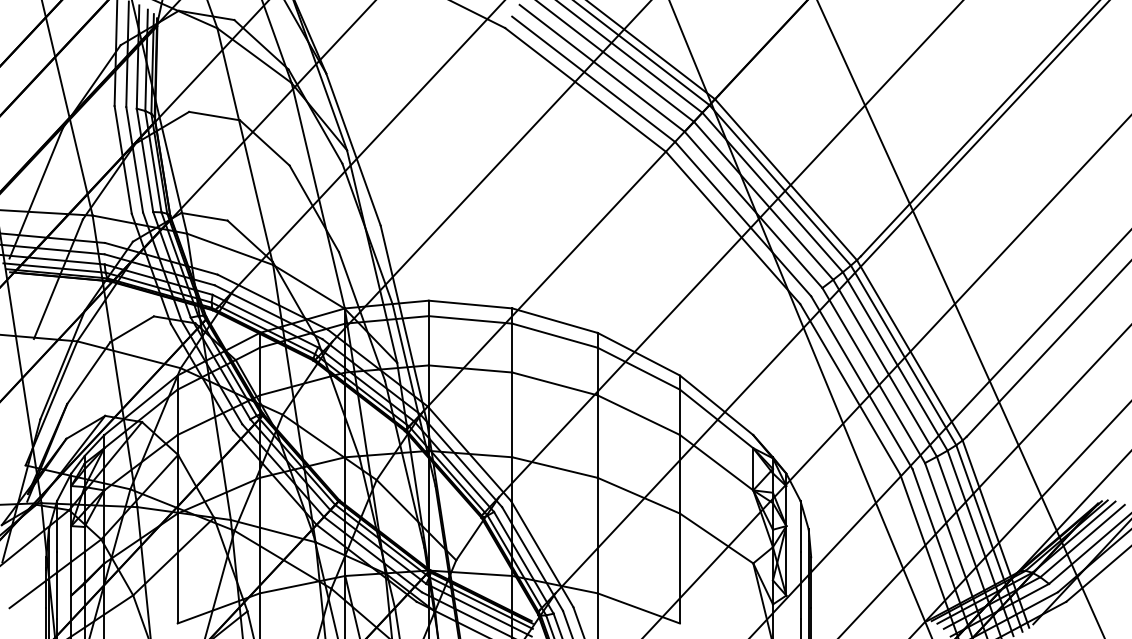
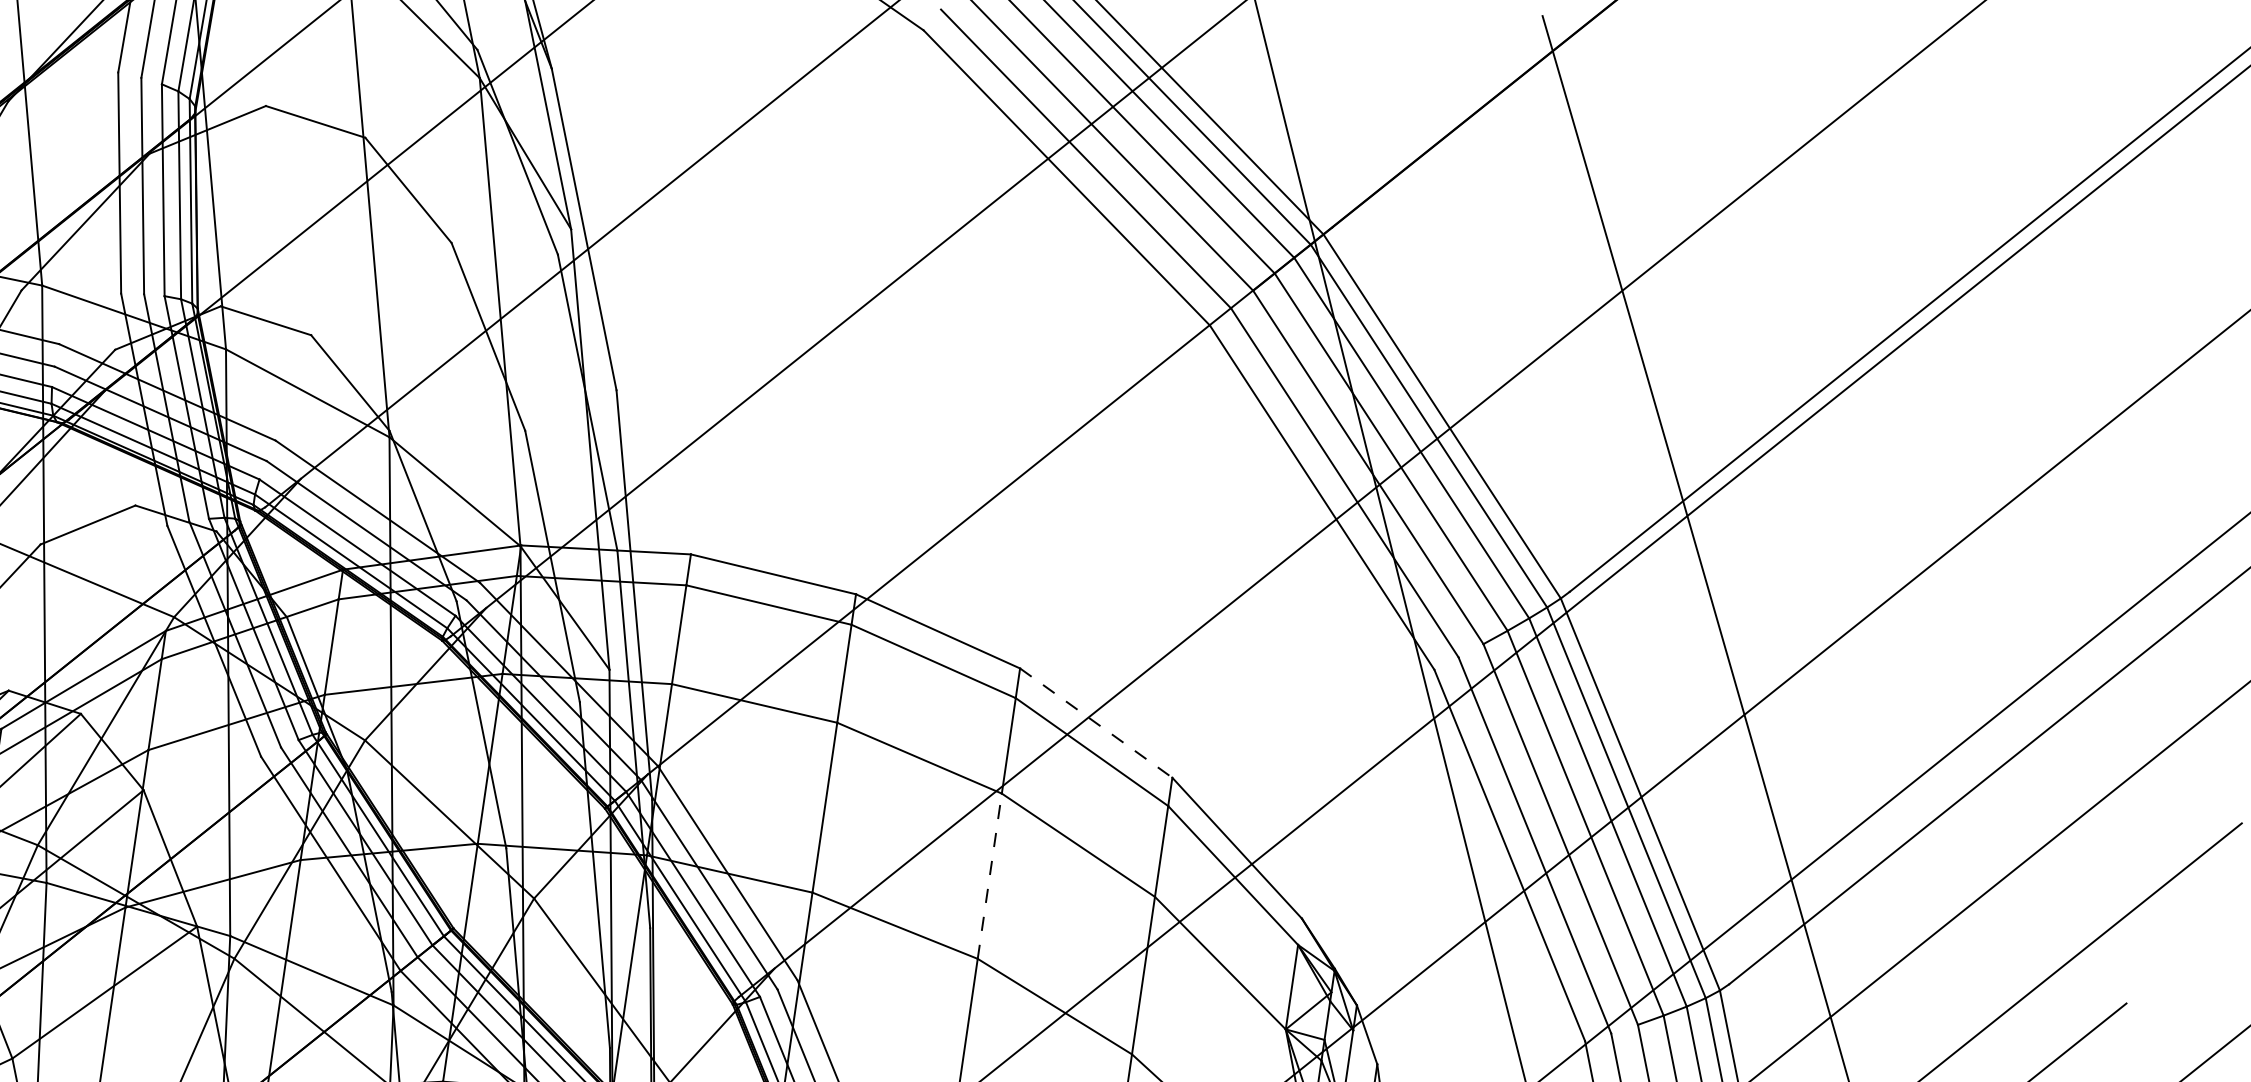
line: (639, 354) -> (1097, 723), solid -> dashed
line: (597, 436) -> (989, 875), solid -> dashed

